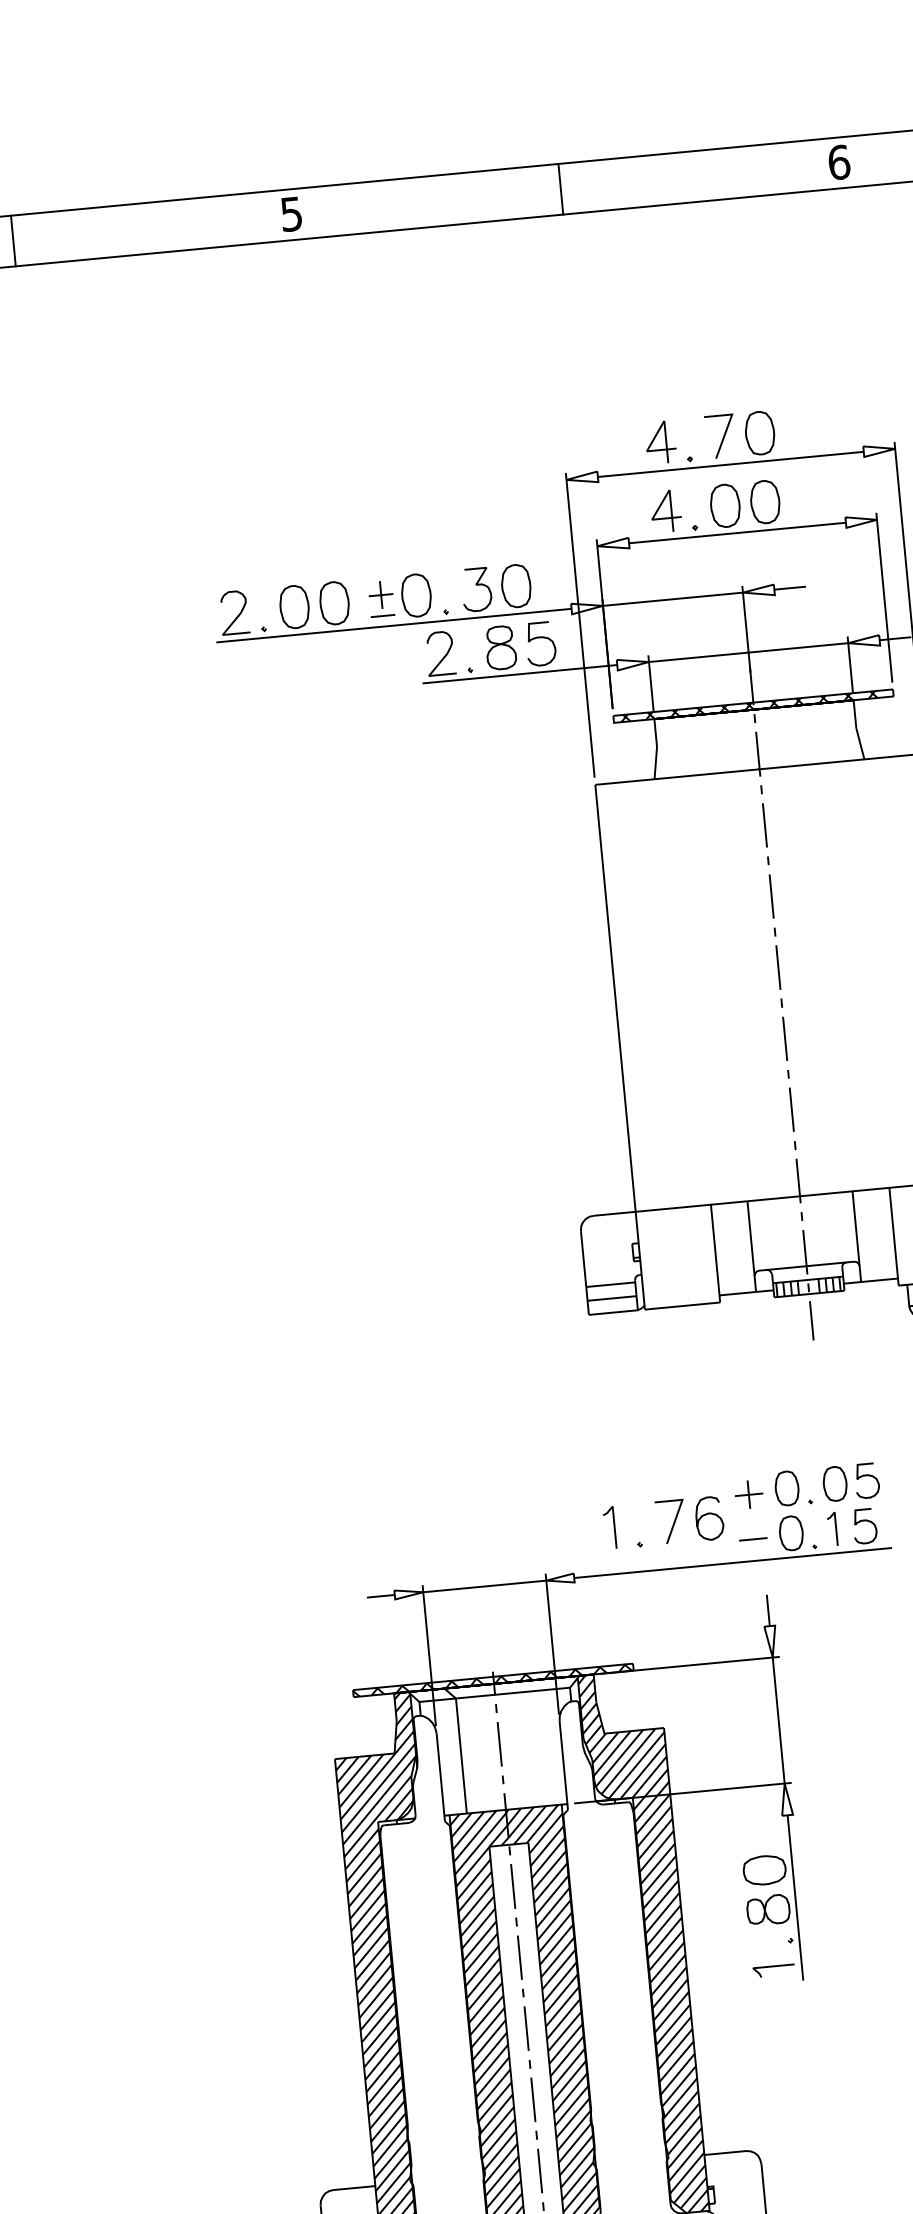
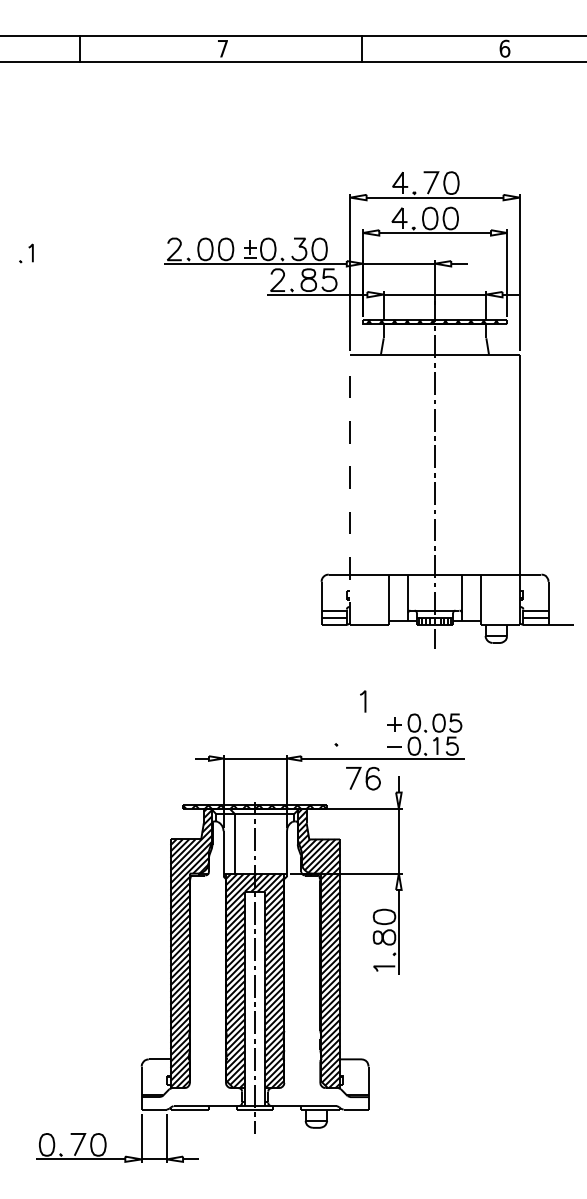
text: (290, 213) -> (222, 48), 5 -> 7
line: (620, 1046) -> (350, 489), solid -> dashed
part: (690, 1519) -> (363, 778), moved
line: (612, 1527) -> (364, 701), moved

